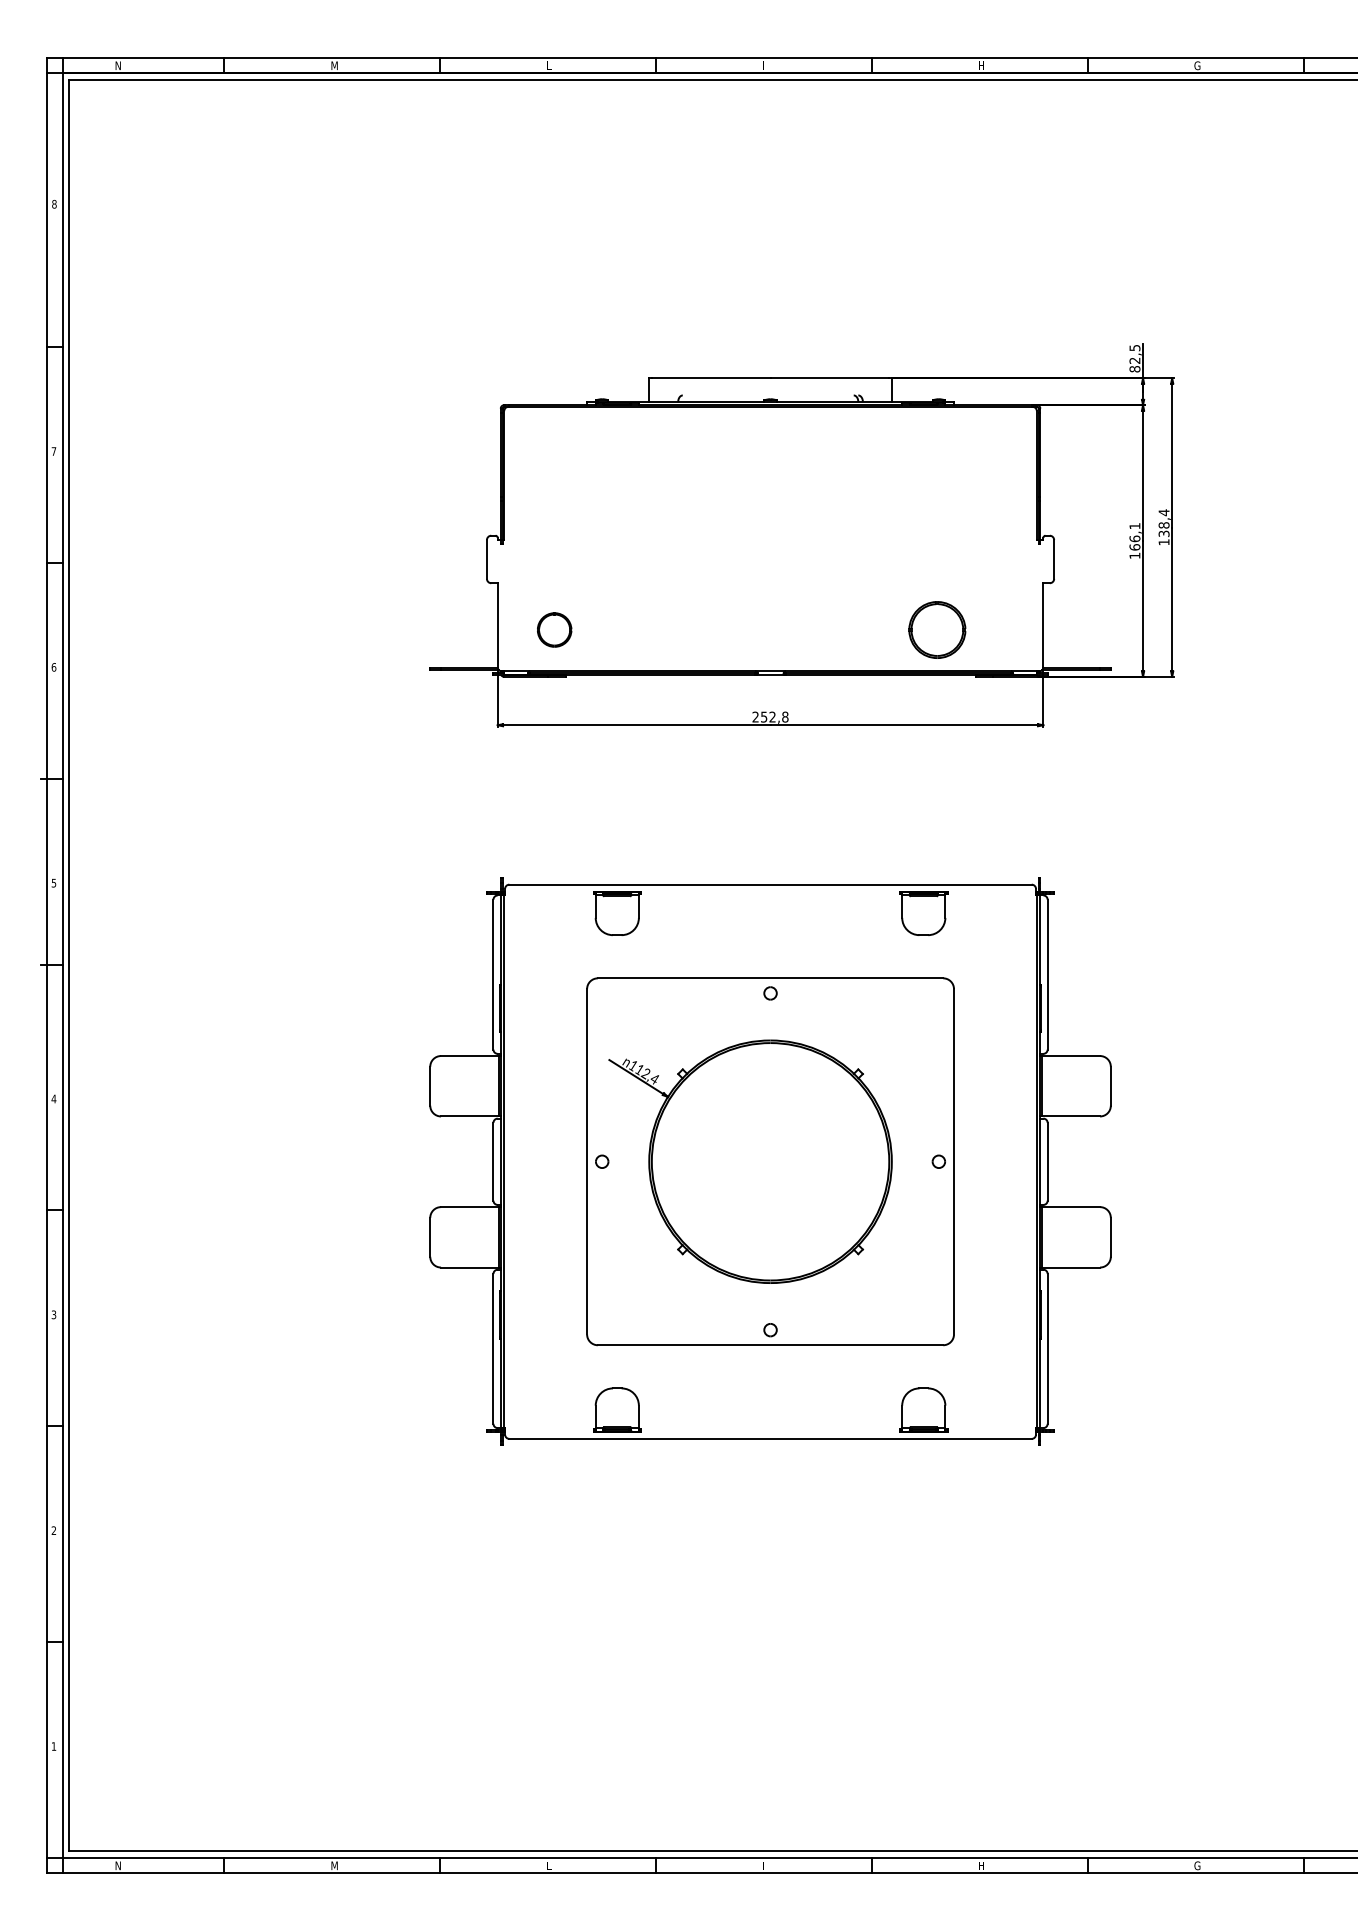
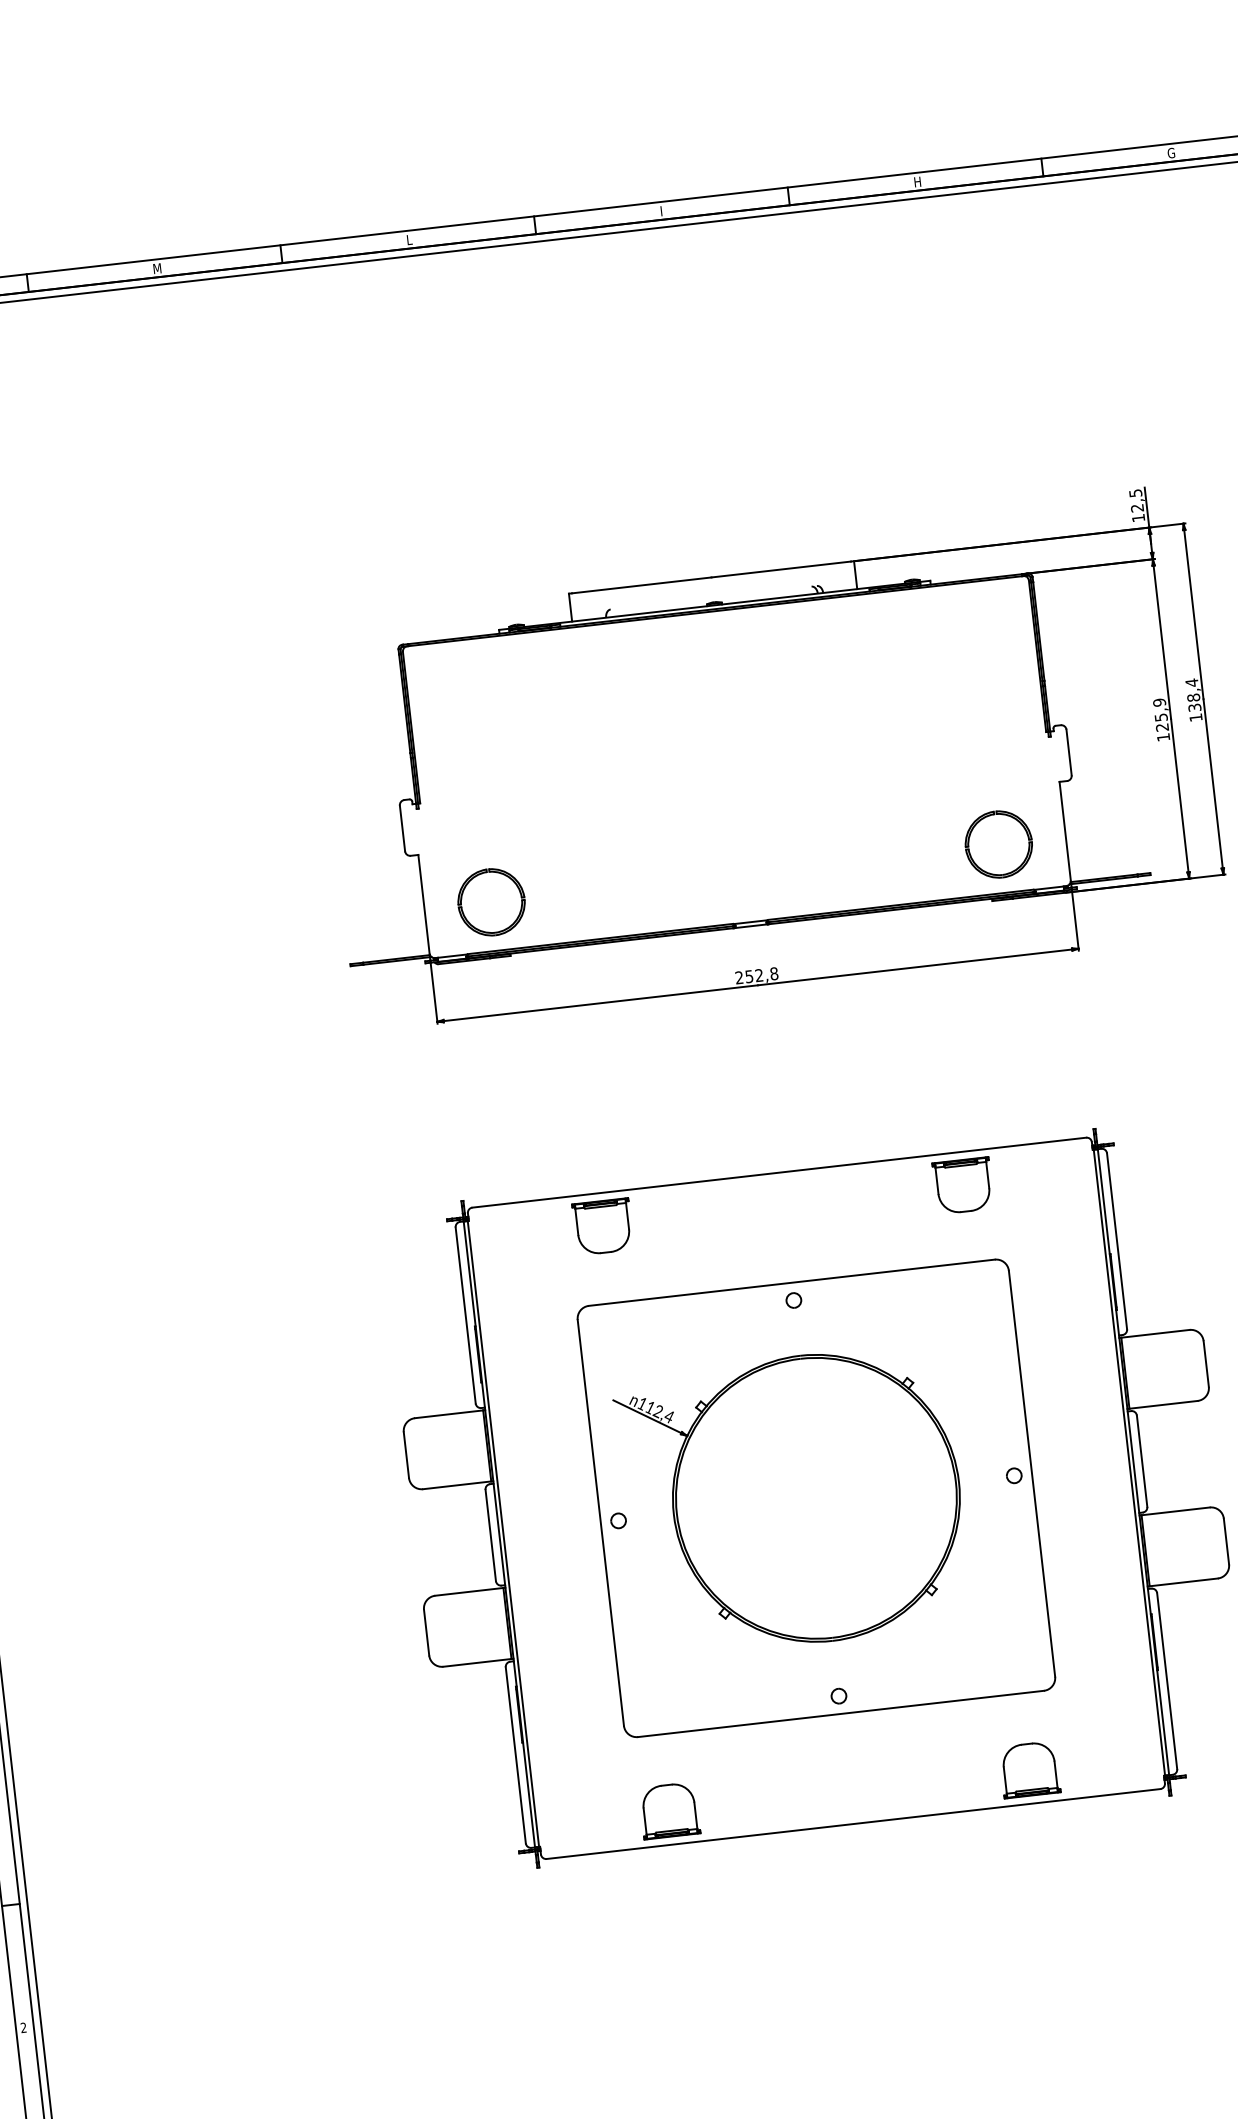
text: (1134, 369) -> (1138, 518), 82,5 -> 12,5
text: (1134, 536) -> (1160, 714), 166,1 -> 125,9
part: (554, 629) -> (491, 901), size x1.67
part: (937, 629) -> (998, 843), moved

